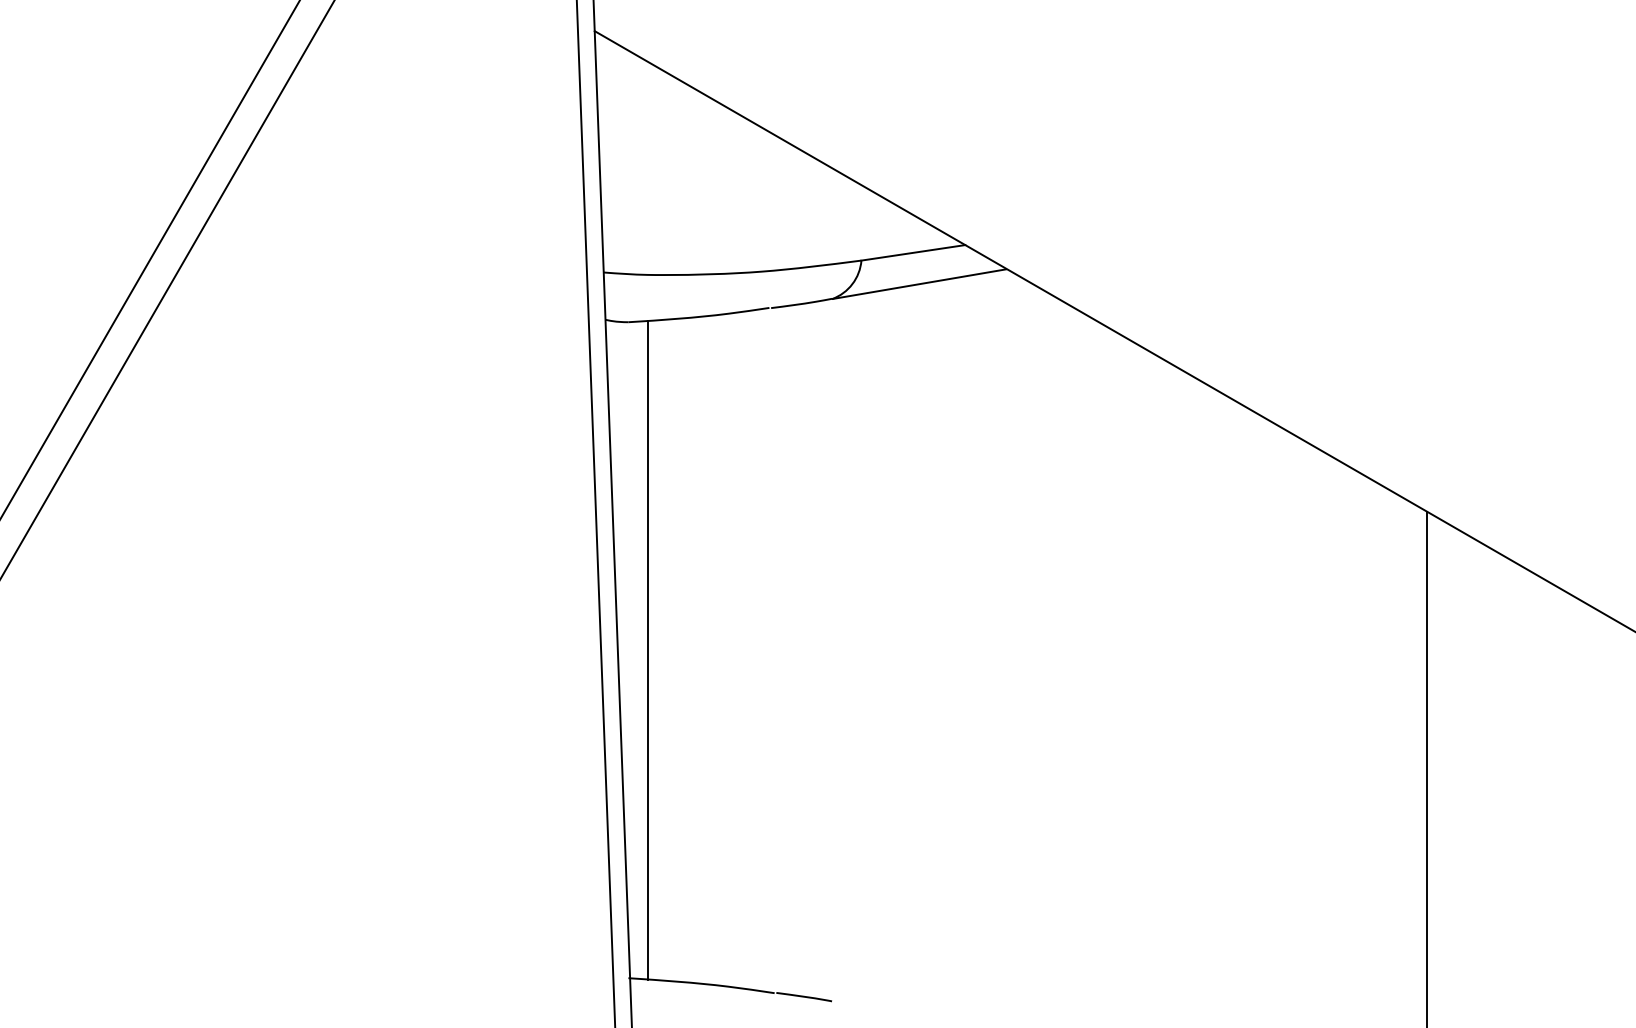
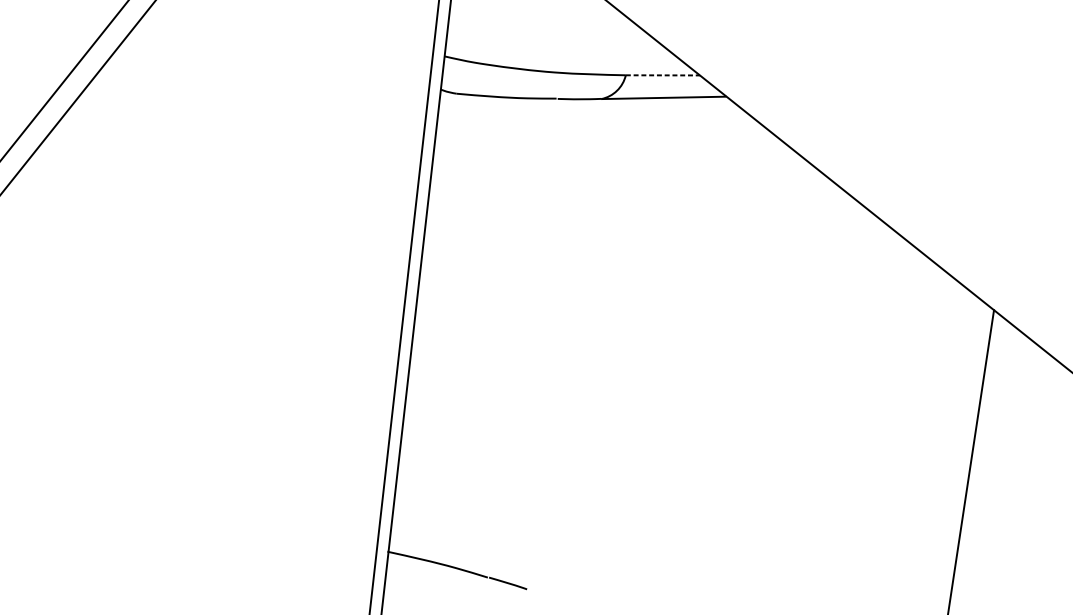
line: (913, 252) -> (663, 75), solid -> dashed
line: (648, 649) -> (436, 324), removed

